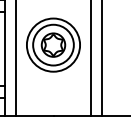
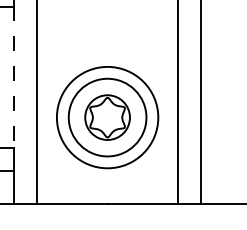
part: (53, 44) -> (107, 116), moved
line: (4, 49) -> (14, 78), solid -> dashed

